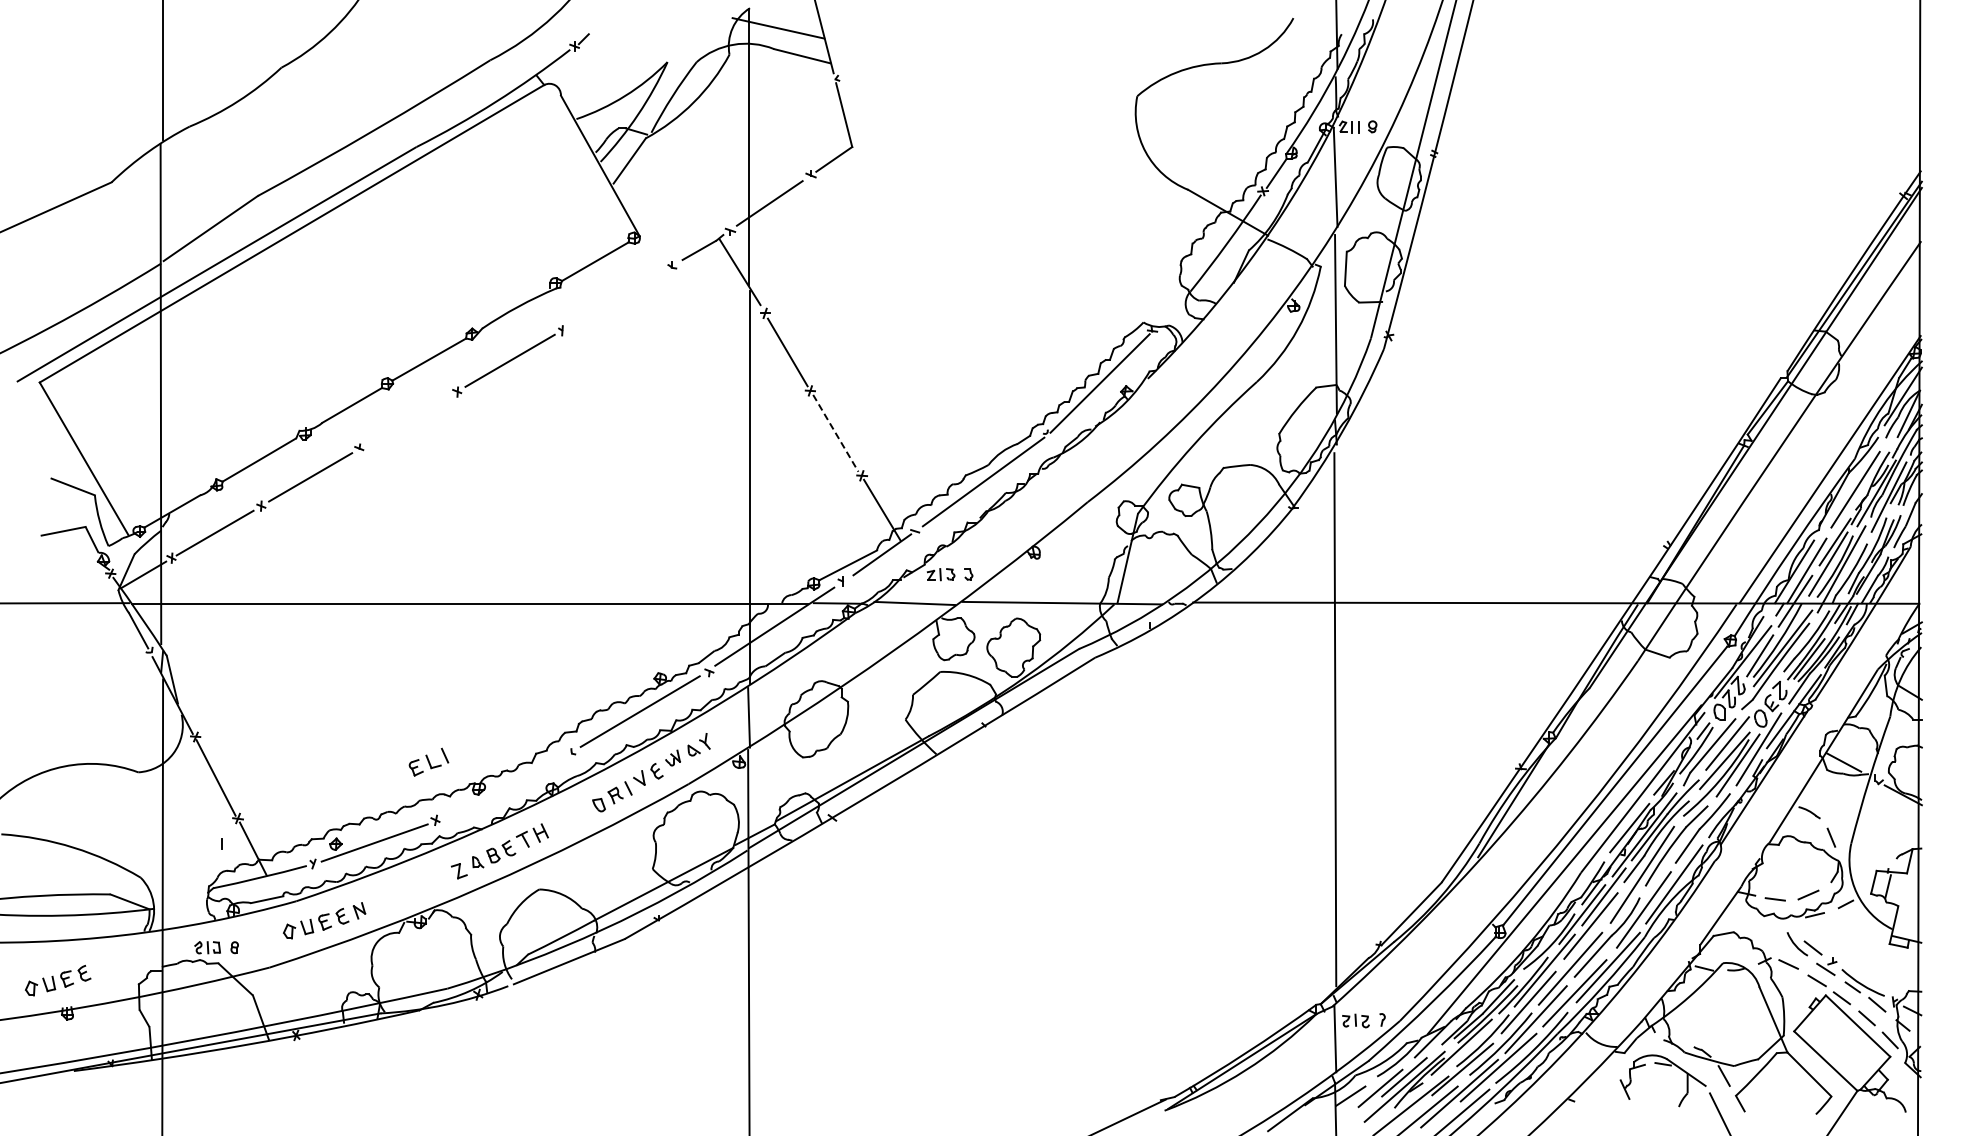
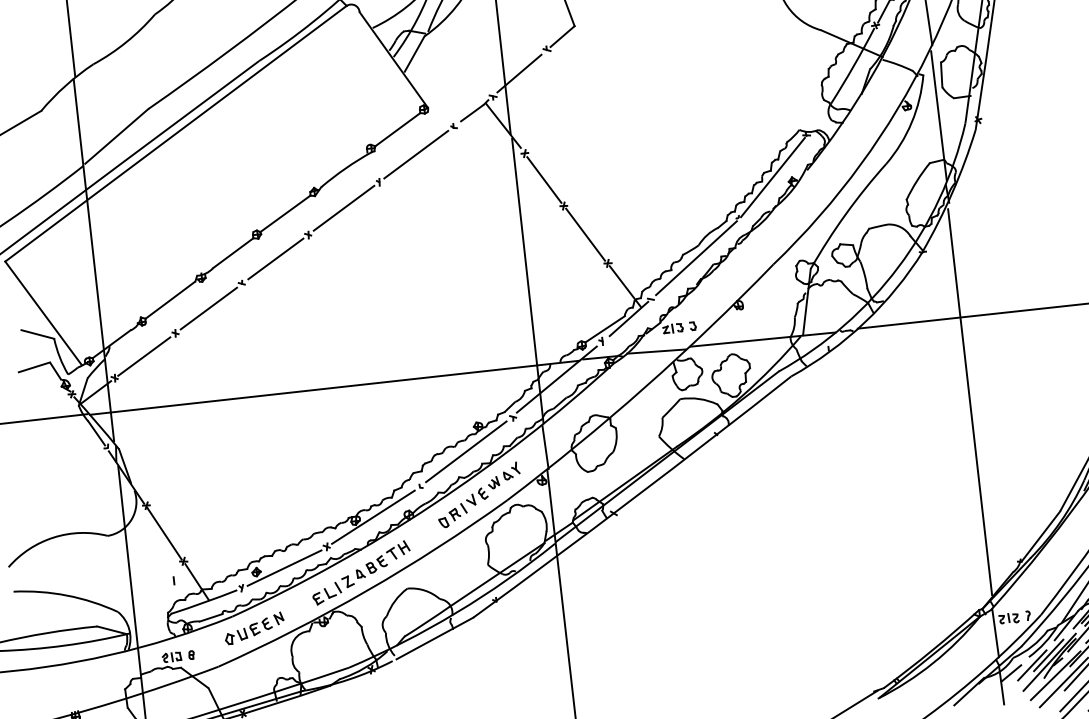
line: (616, 298) -> (416, 154), added
line: (409, 419) -> (275, 258), added
line: (835, 433) -> (585, 234), dashed -> solid
part: (428, 761) -> (326, 593), moved
line: (503, 786) -> (373, 516), added
part: (58, 980) -> (66, 692), removed

